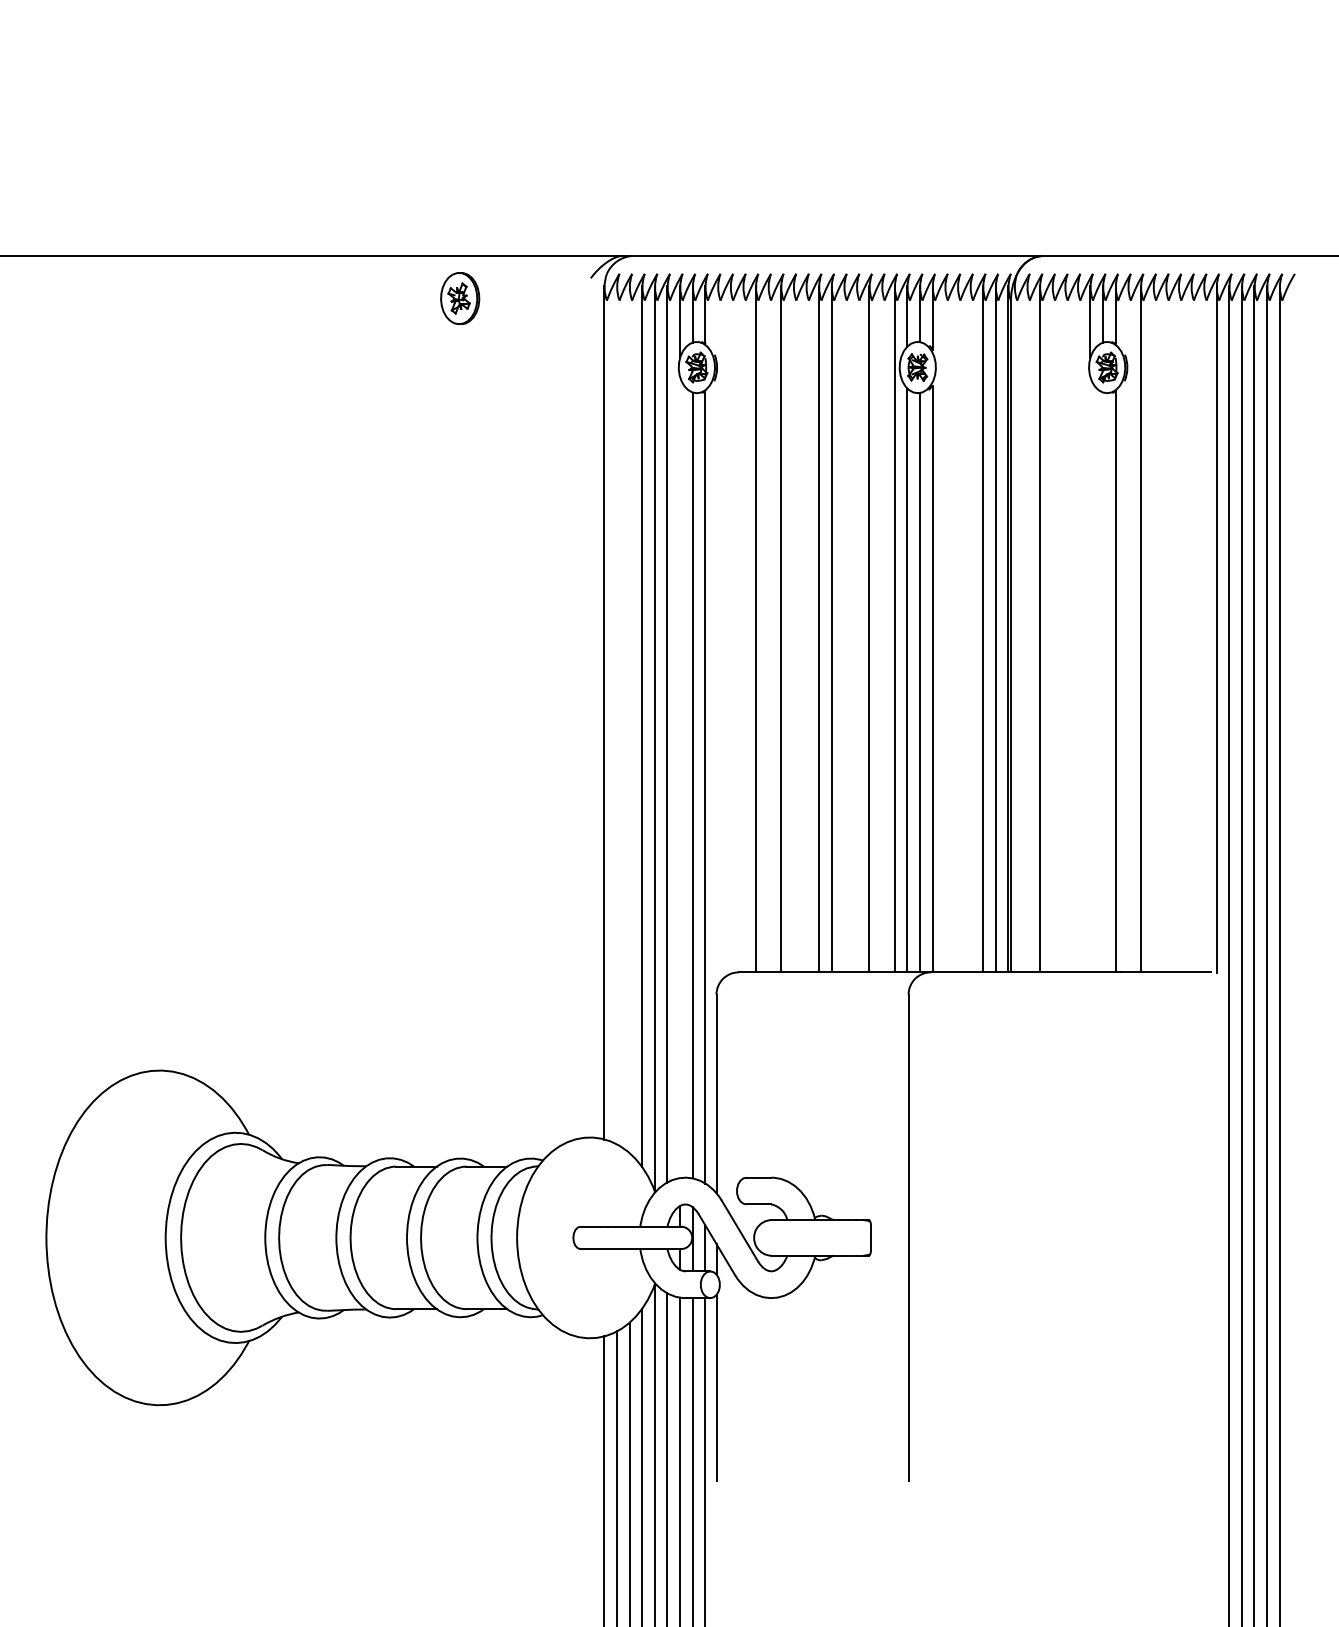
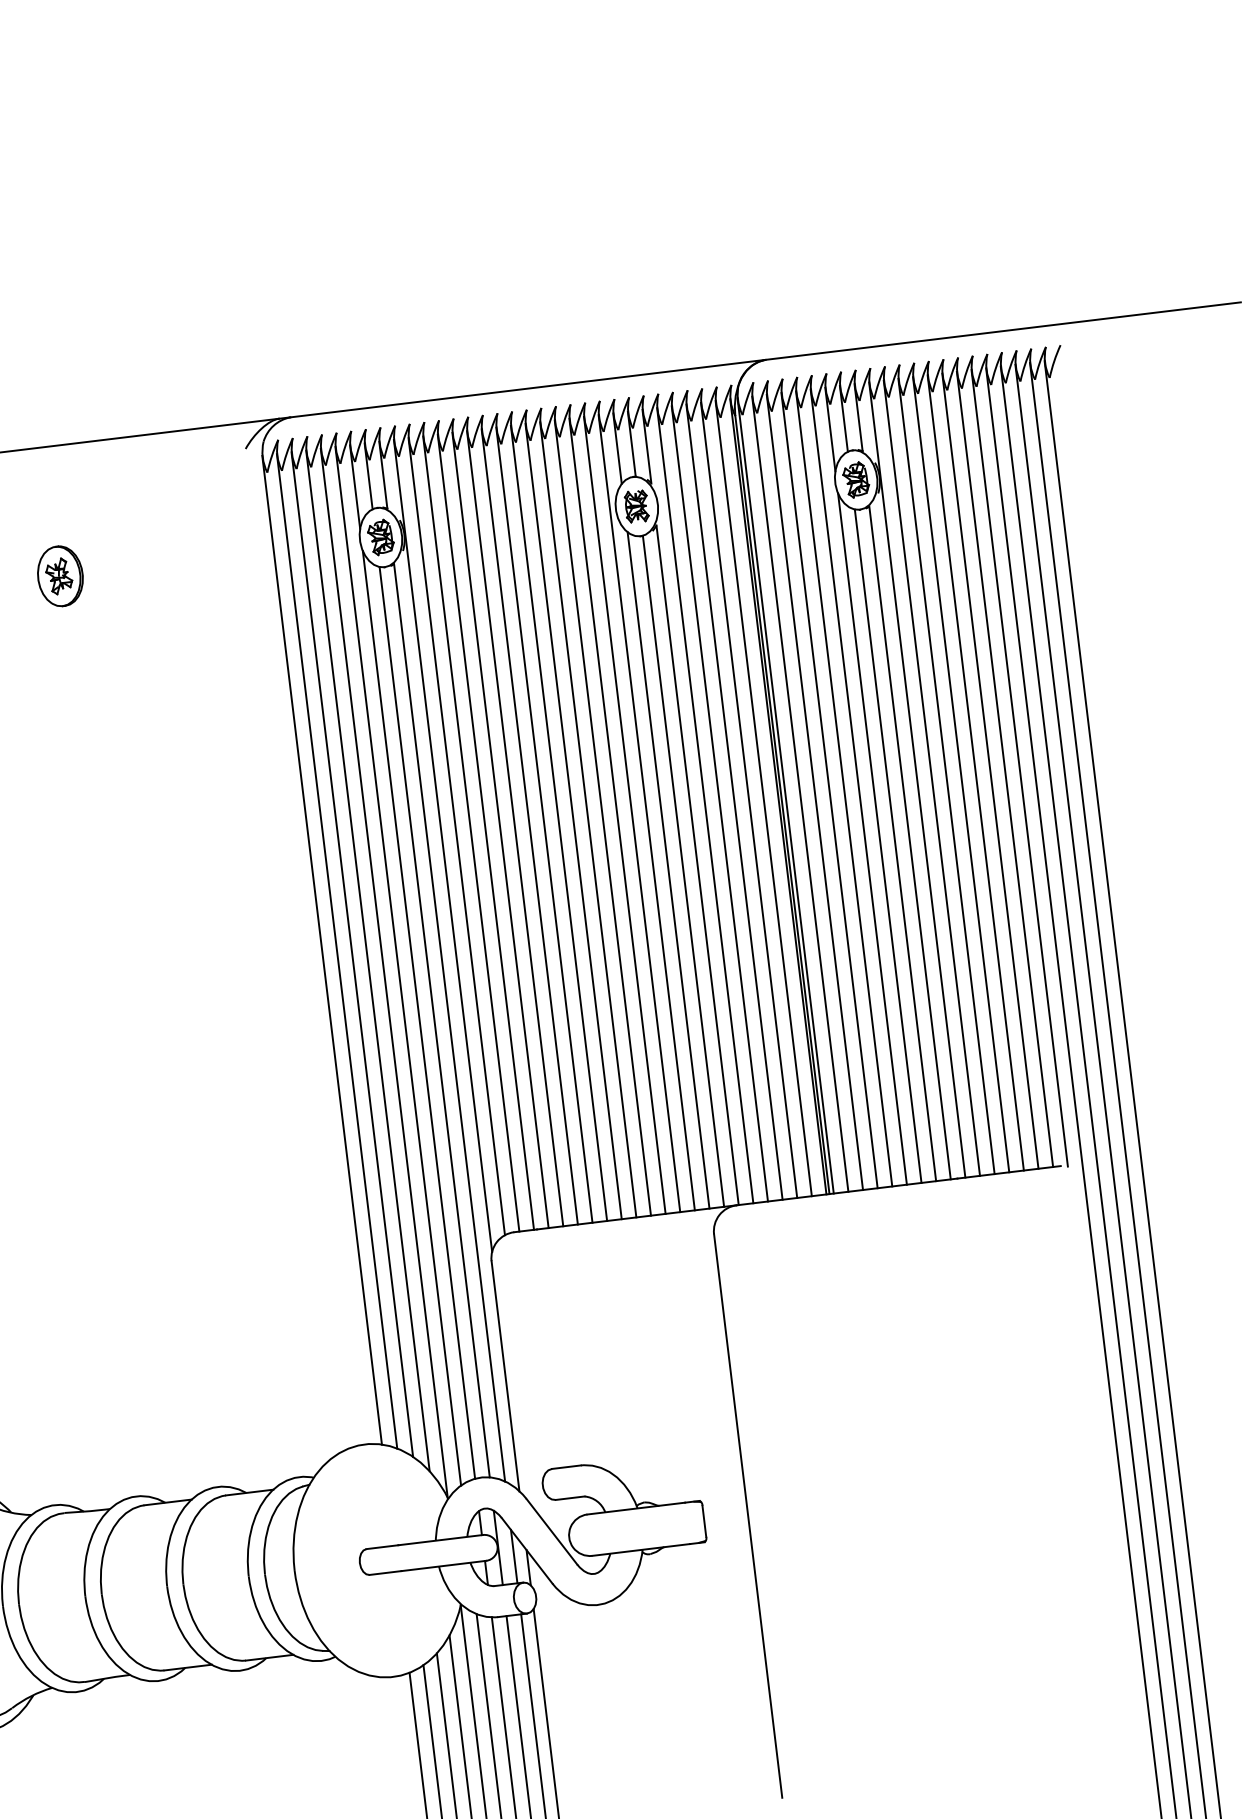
part: (460, 298) -> (60, 576), moved
line: (743, 628) -> (471, 833), added
line: (768, 628) -> (500, 829), added
line: (793, 628) -> (529, 826), added
line: (806, 628) -> (544, 824), added
line: (844, 628) -> (588, 819), added
line: (856, 628) -> (602, 817), added
line: (882, 628) -> (632, 813), added
line: (945, 628) -> (705, 804), added
line: (957, 628) -> (719, 803), added
line: (970, 628) -> (734, 801), added
line: (1014, 628) -> (785, 795), added
line: (1027, 628) -> (800, 793), added
line: (1052, 628) -> (829, 789), added
line: (1065, 628) -> (844, 788), added
line: (1077, 628) -> (858, 786), added
line: (1128, 628) -> (917, 779), added
line: (1153, 628) -> (946, 775), added
line: (1166, 628) -> (961, 773), added
line: (1178, 628) -> (975, 772), added
line: (1191, 628) -> (990, 770), added
line: (1203, 628) -> (1004, 768), added
line: (730, 629) -> (456, 836), added
line: (717, 635) -> (442, 845), added
line: (1090, 674) -> (879, 837), added
line: (1102, 682) -> (894, 845), added
line: (616, 714) -> (336, 950), added
line: (629, 719) -> (352, 954), added
line: (680, 777) -> (419, 1014), added

